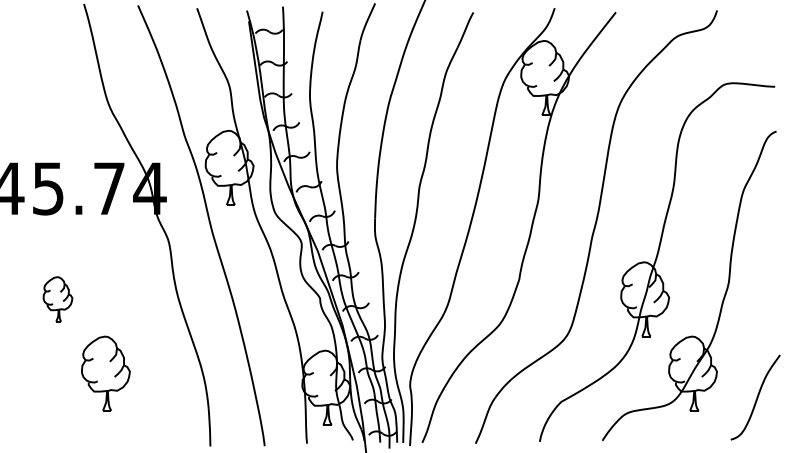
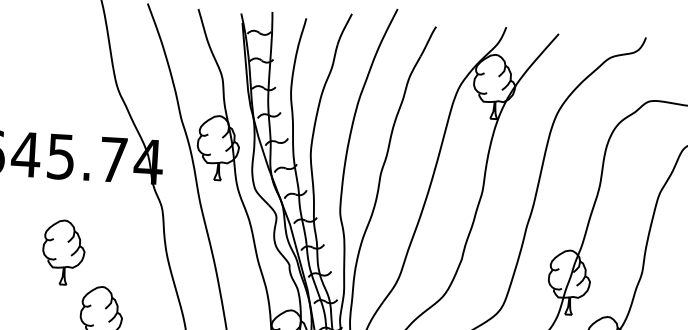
part: (57, 299) -> (63, 252), size x1.67

